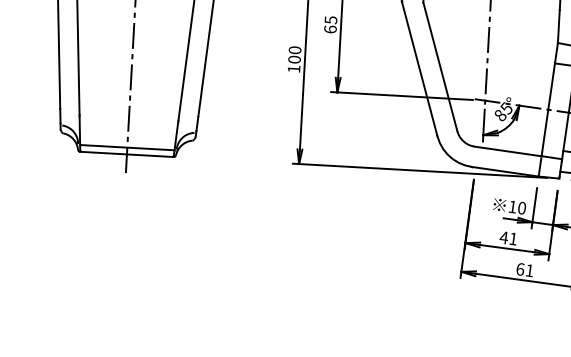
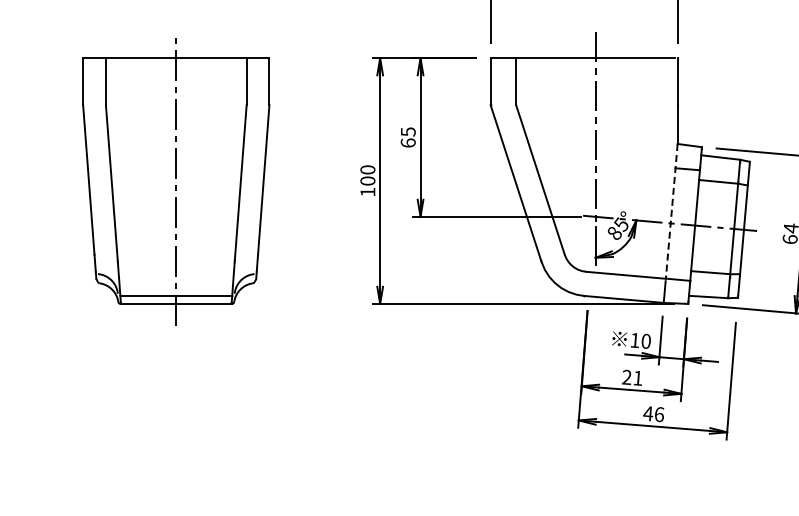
line: (549, 99) -> (671, 211), solid -> dashed
text: (503, 236) -> (626, 376), 41 -> 21
text: (524, 270) -> (653, 414), 61 -> 46

